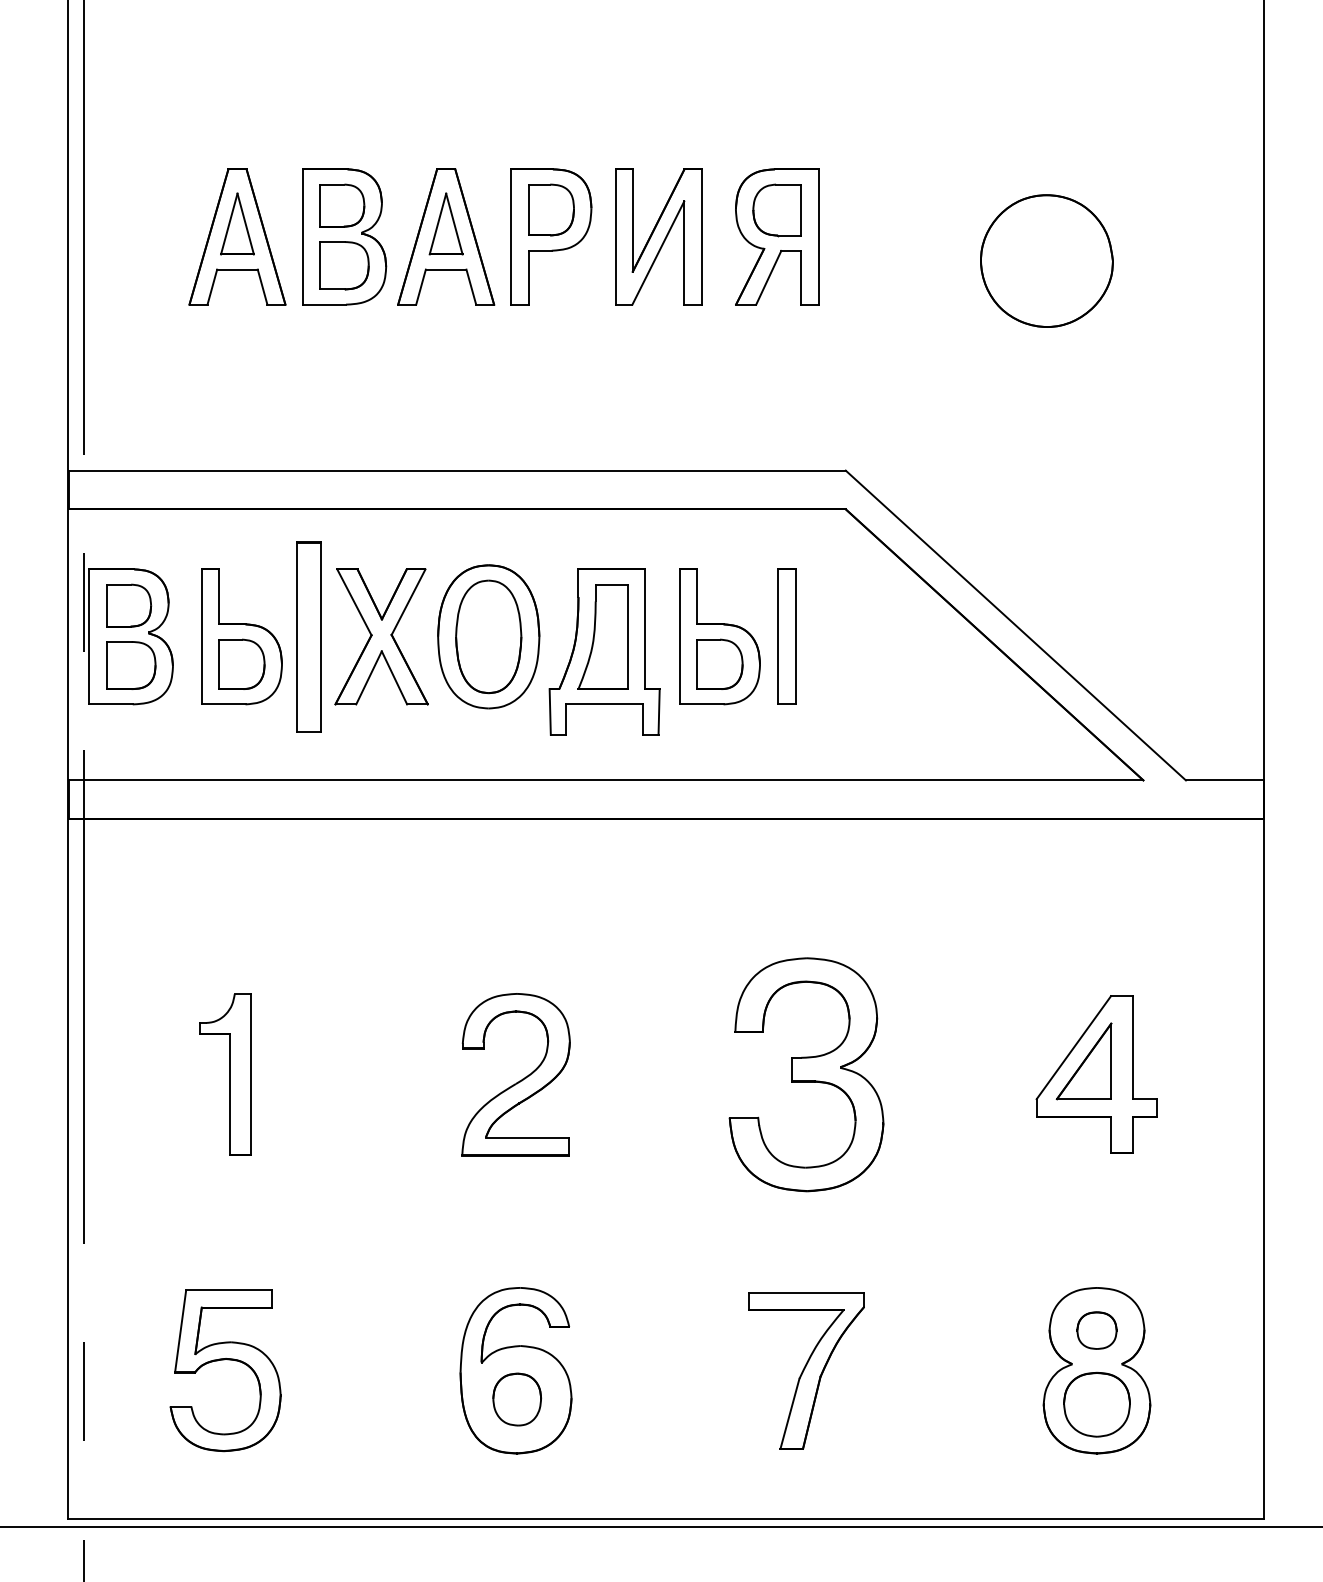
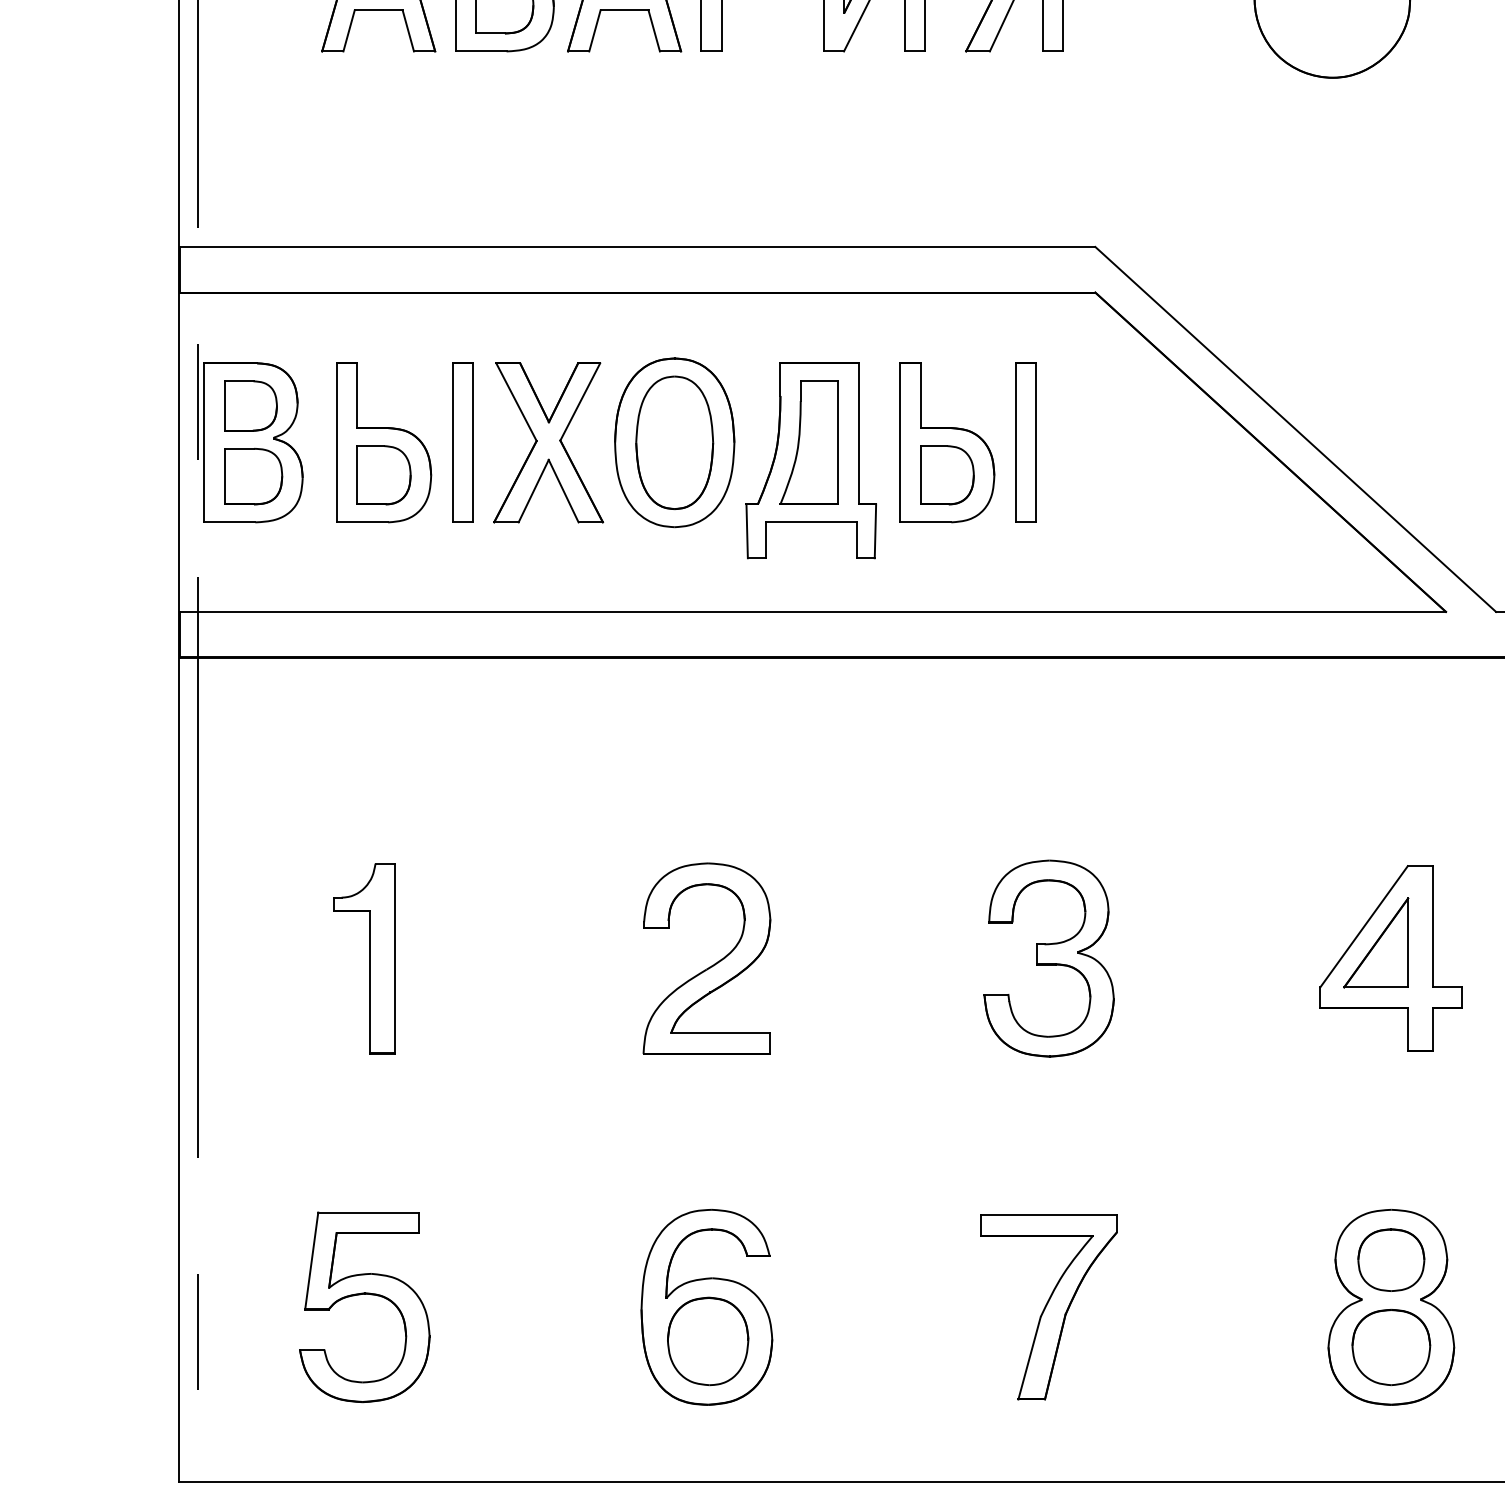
part: (308, 636) -> (462, 442), size x0.71
part: (806, 1074) -> (1049, 958), size x0.71
part: (1096, 1330) -> (1390, 1259), size x1.43
part: (517, 1399) -> (708, 1341), size x1.43

